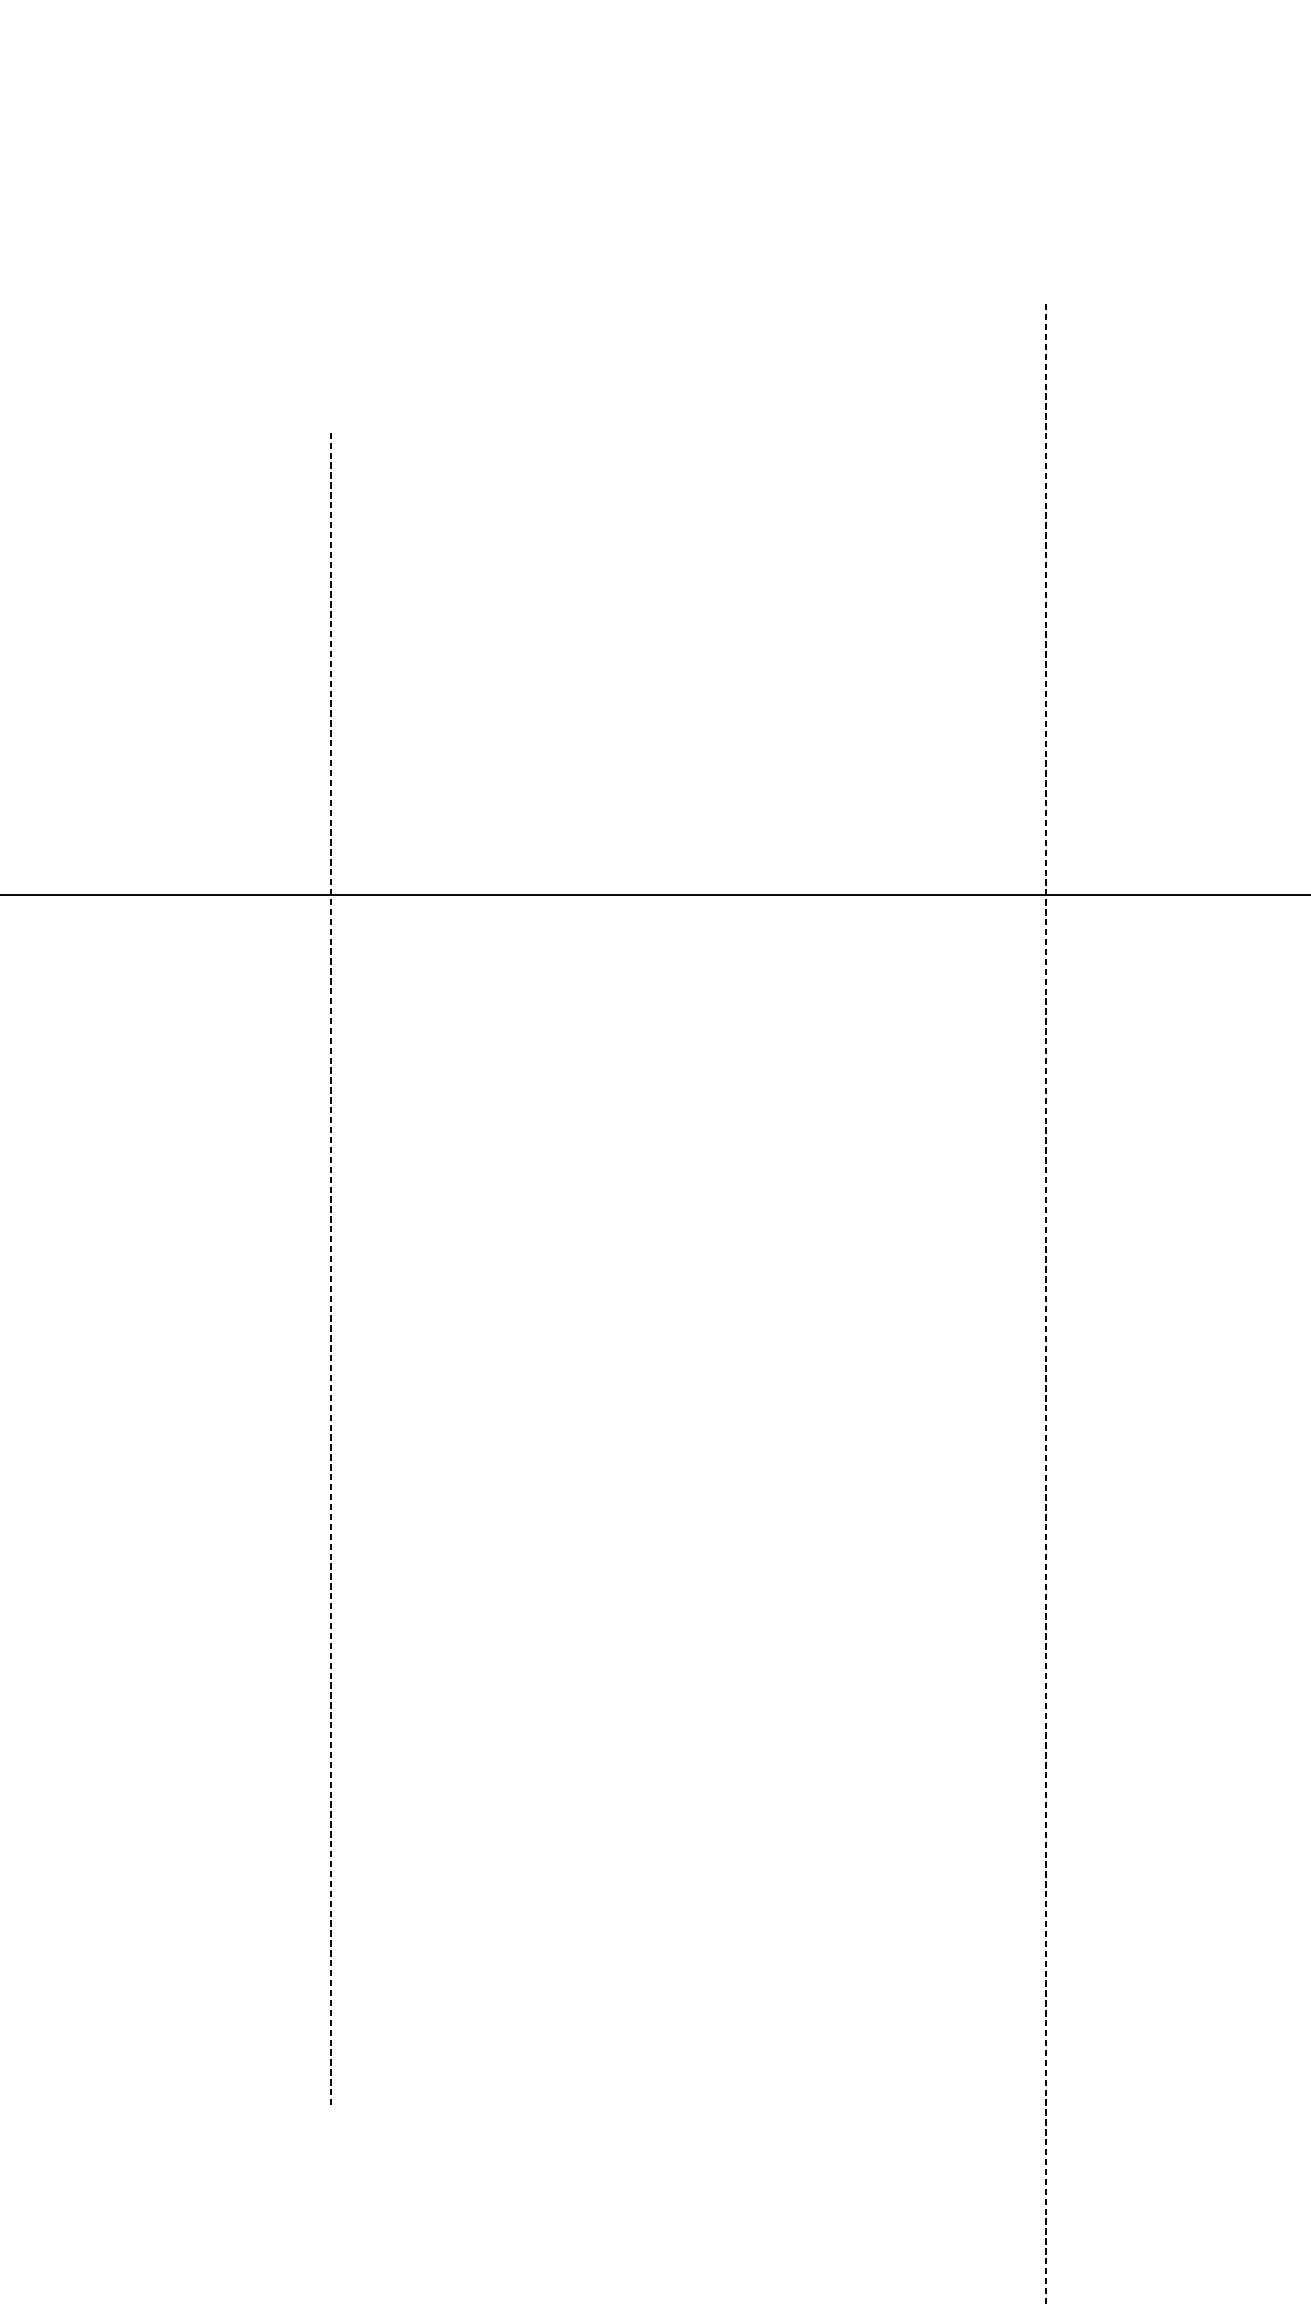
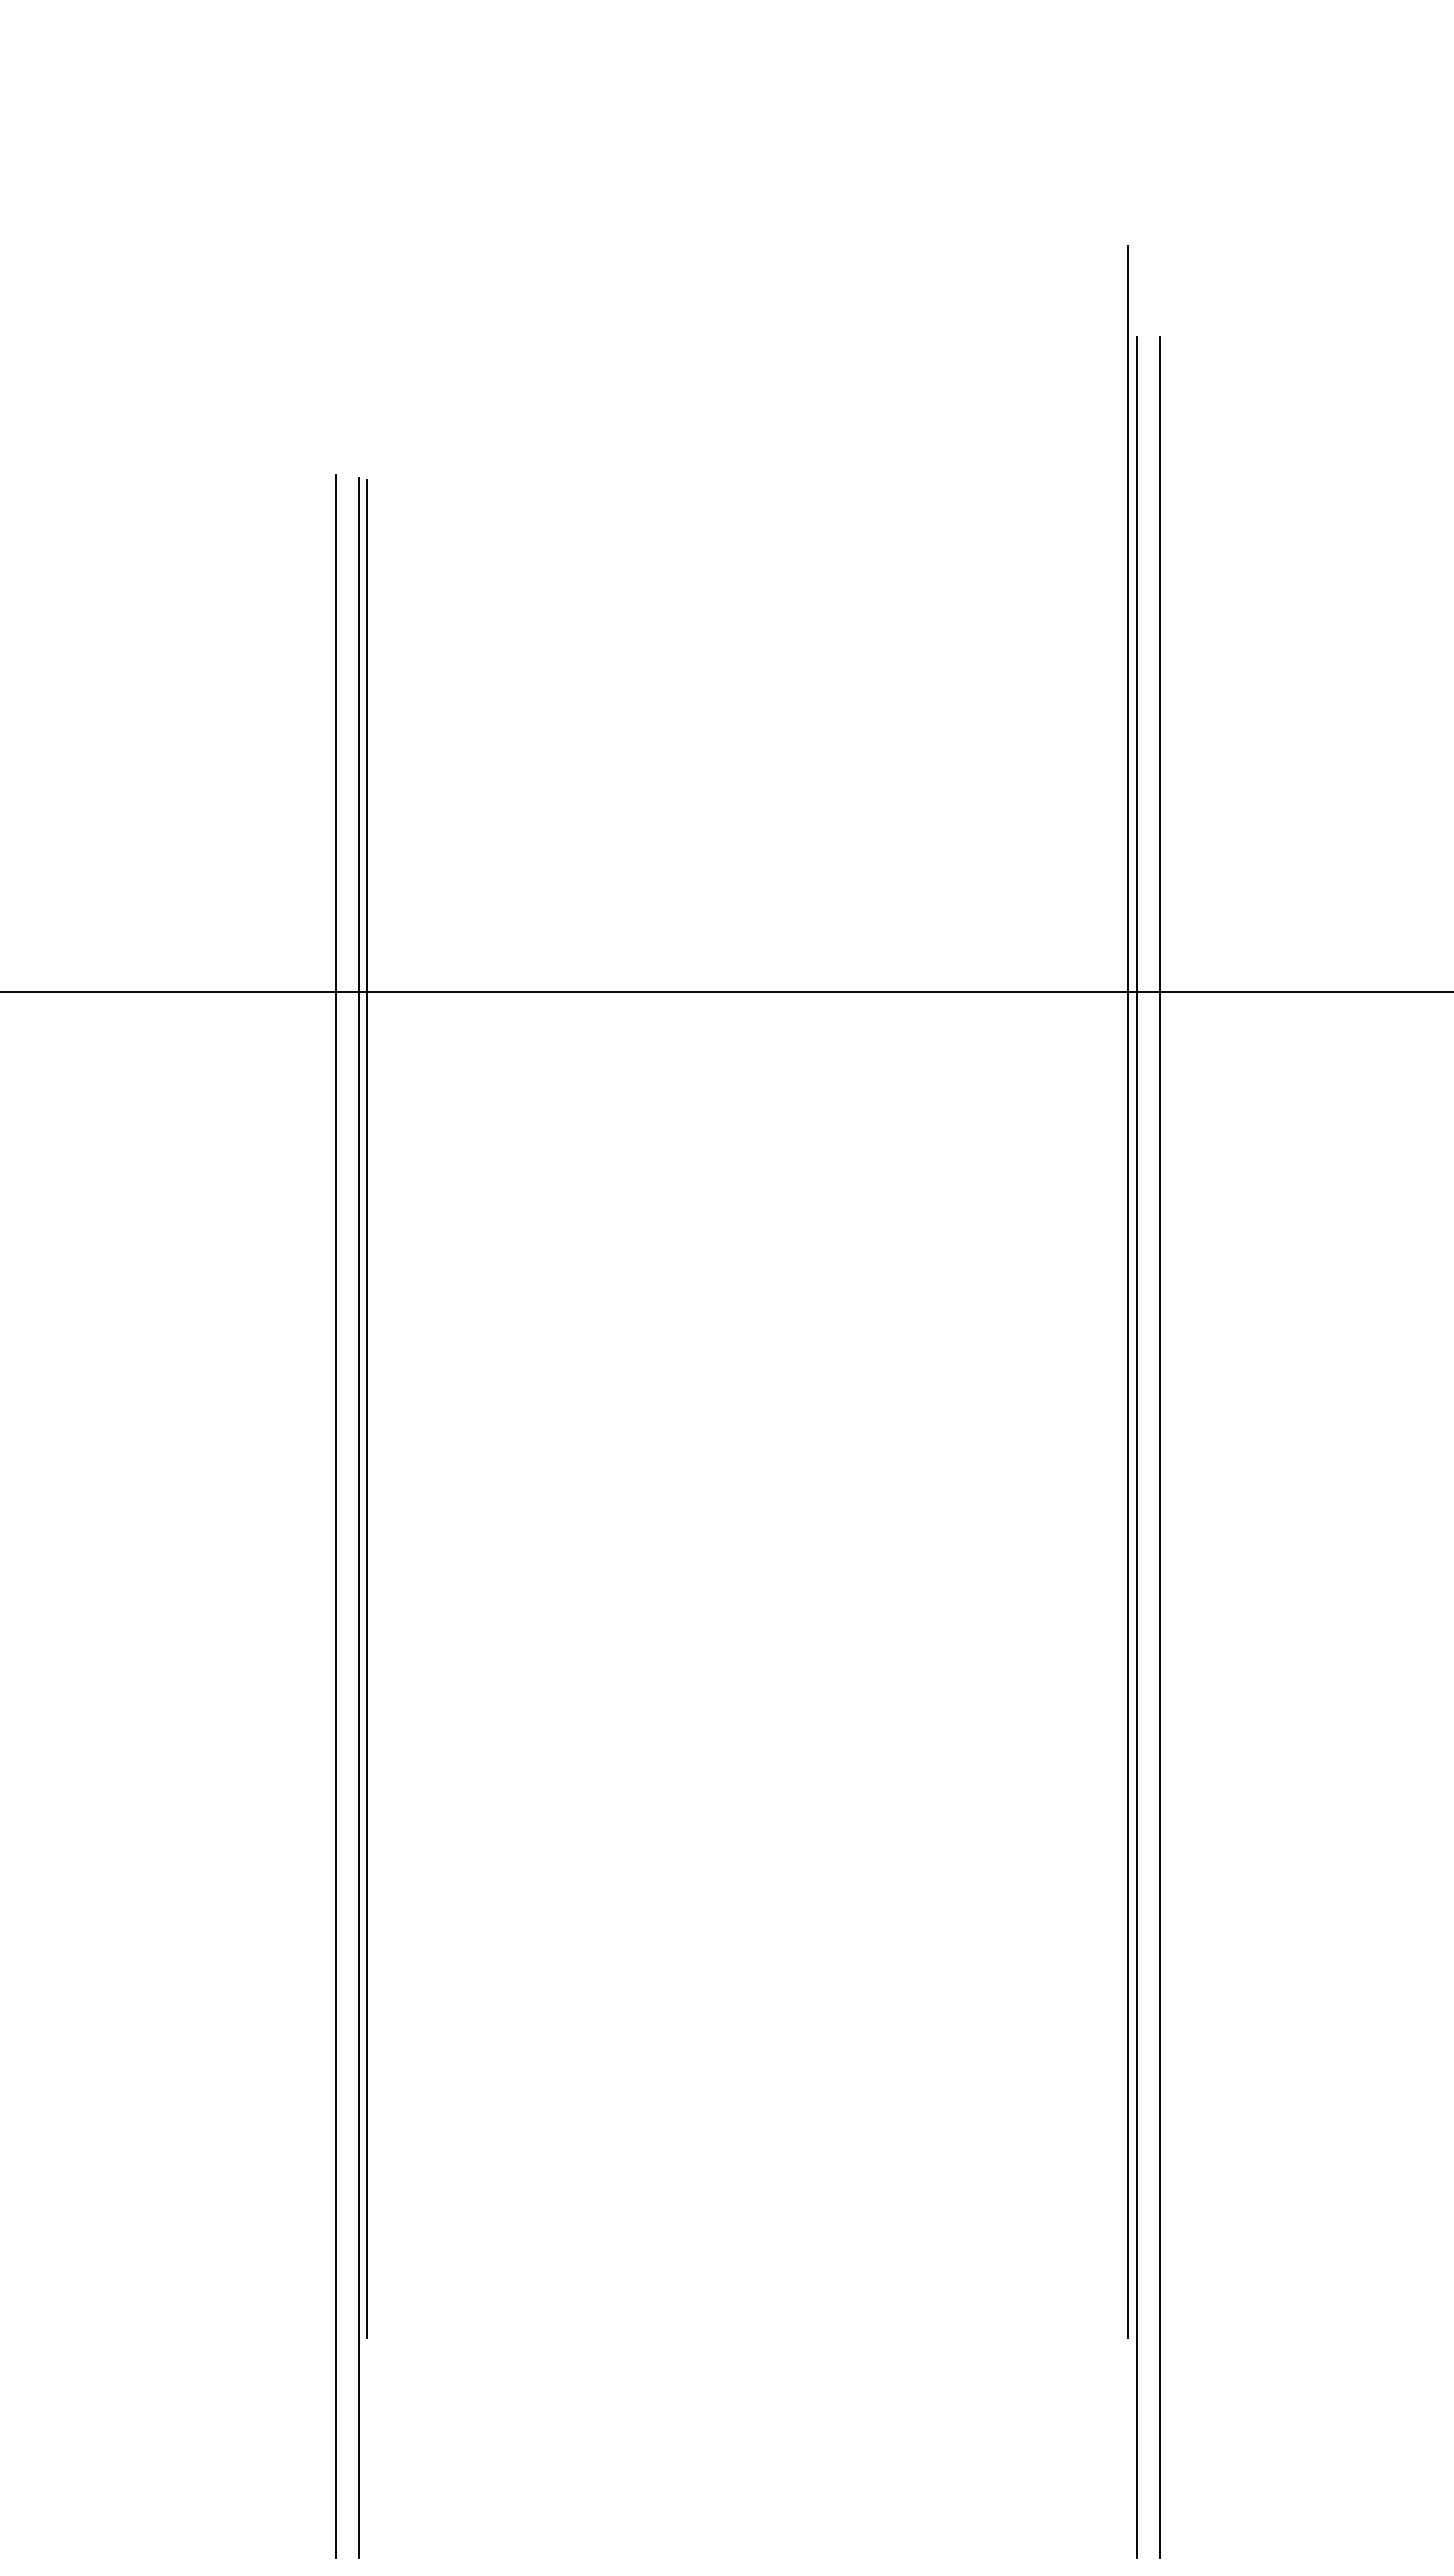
line: (1017, 1164) -> (1128, 1291), added
line: (331, 1271) -> (367, 1409), dashed -> solid
line: (1024, 1305) -> (1136, 1447), added
line: (1046, 1305) -> (1160, 1447), dashed -> solid
line: (302, 1367) -> (335, 1516), added
line: (323, 1368) -> (358, 1517), added

